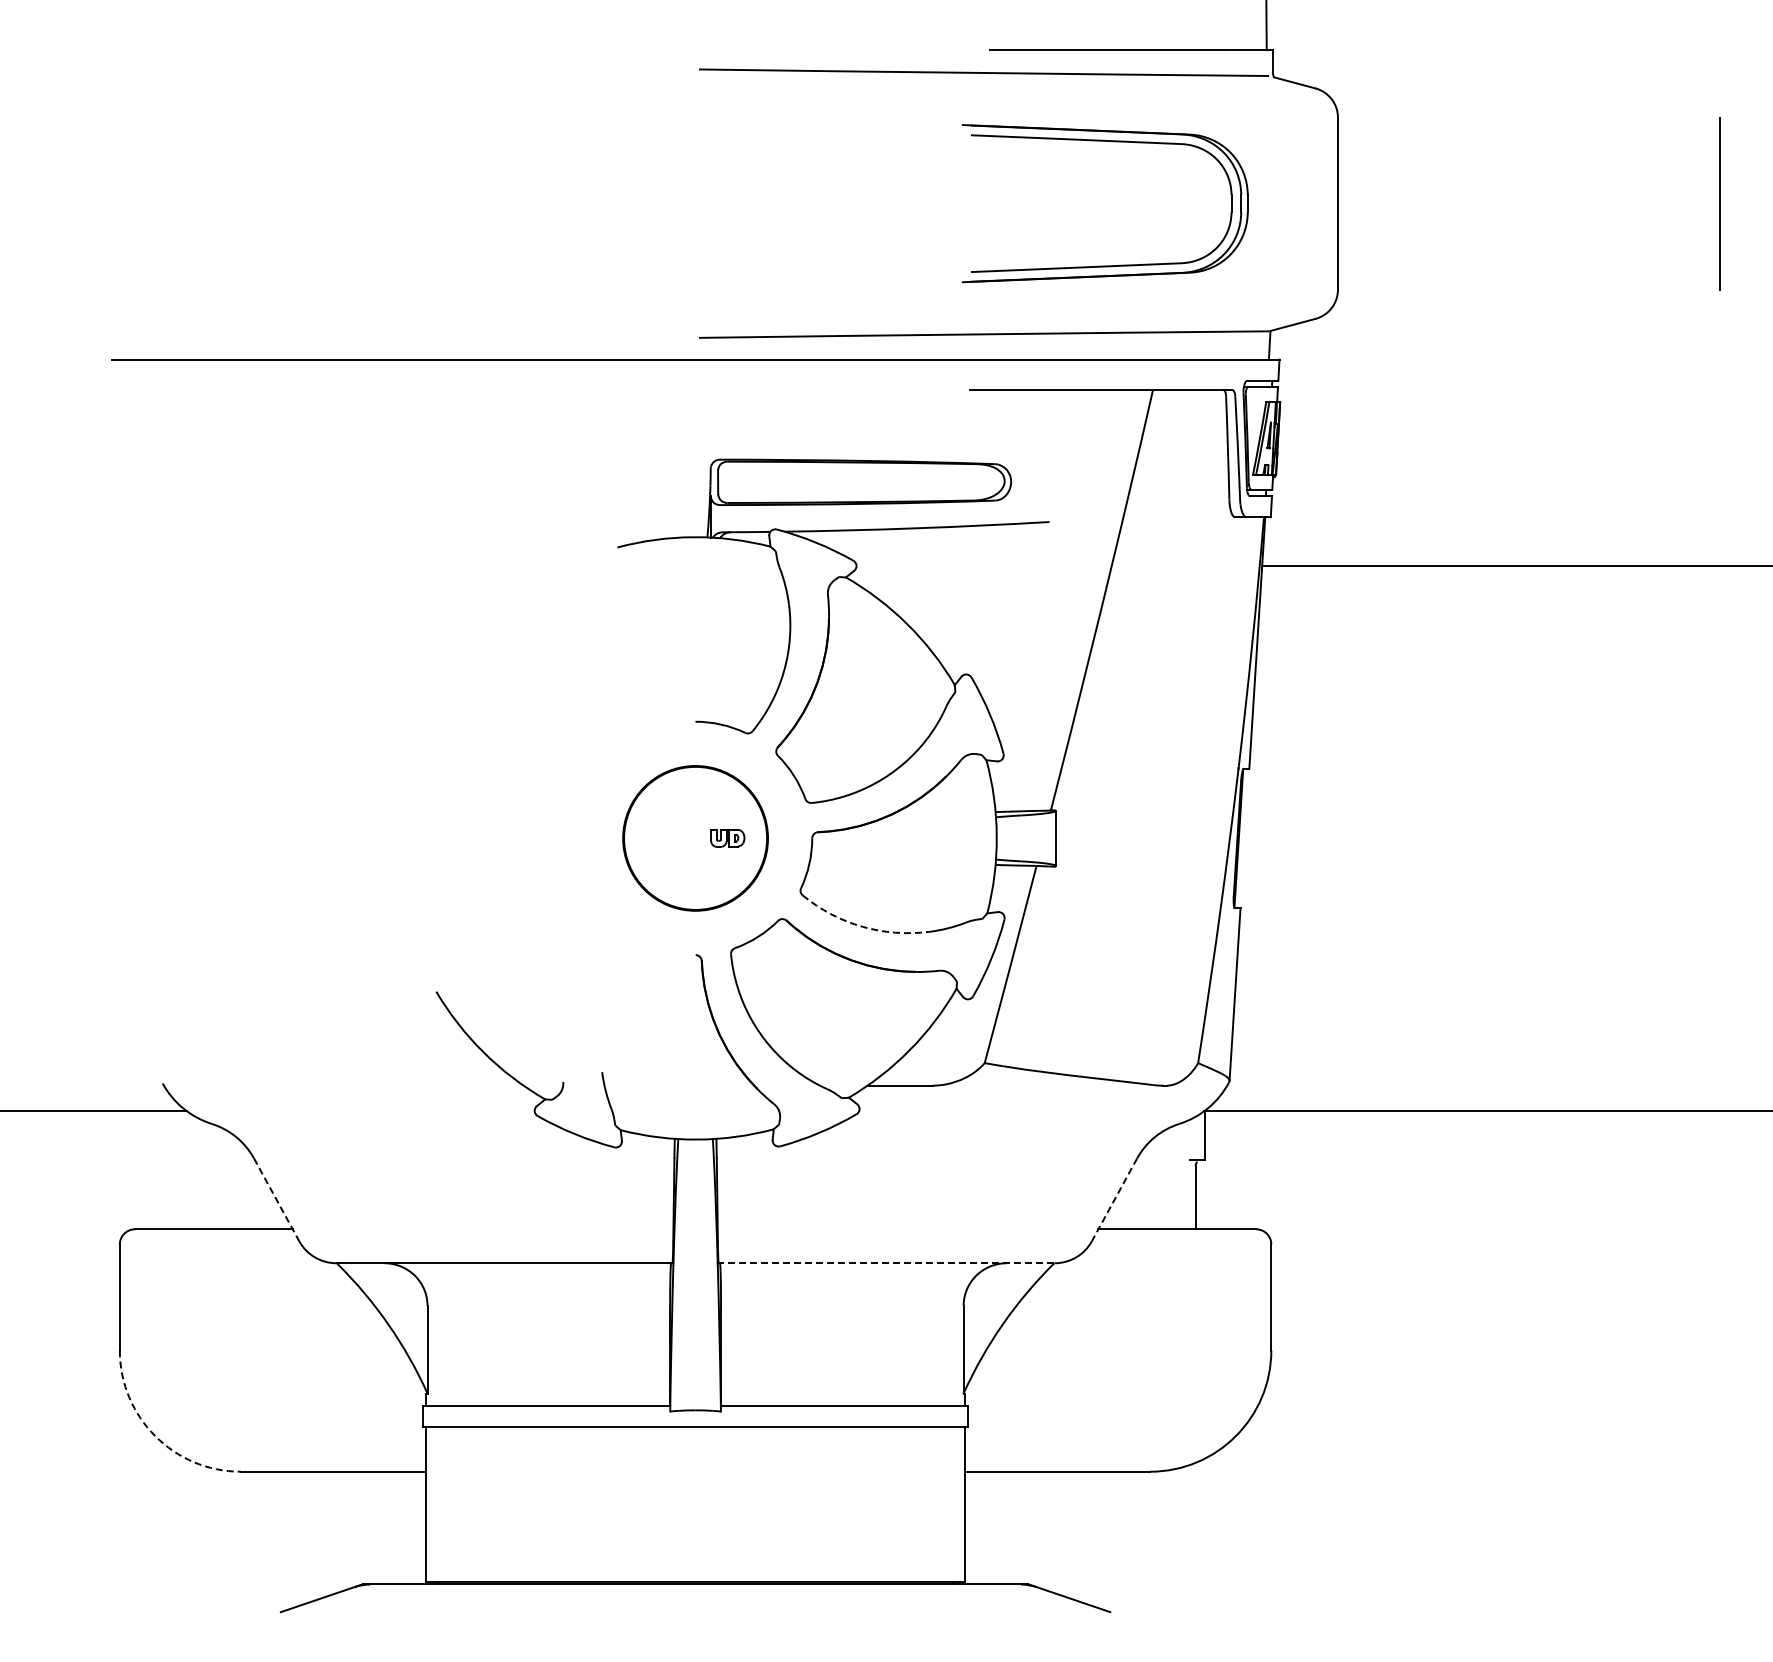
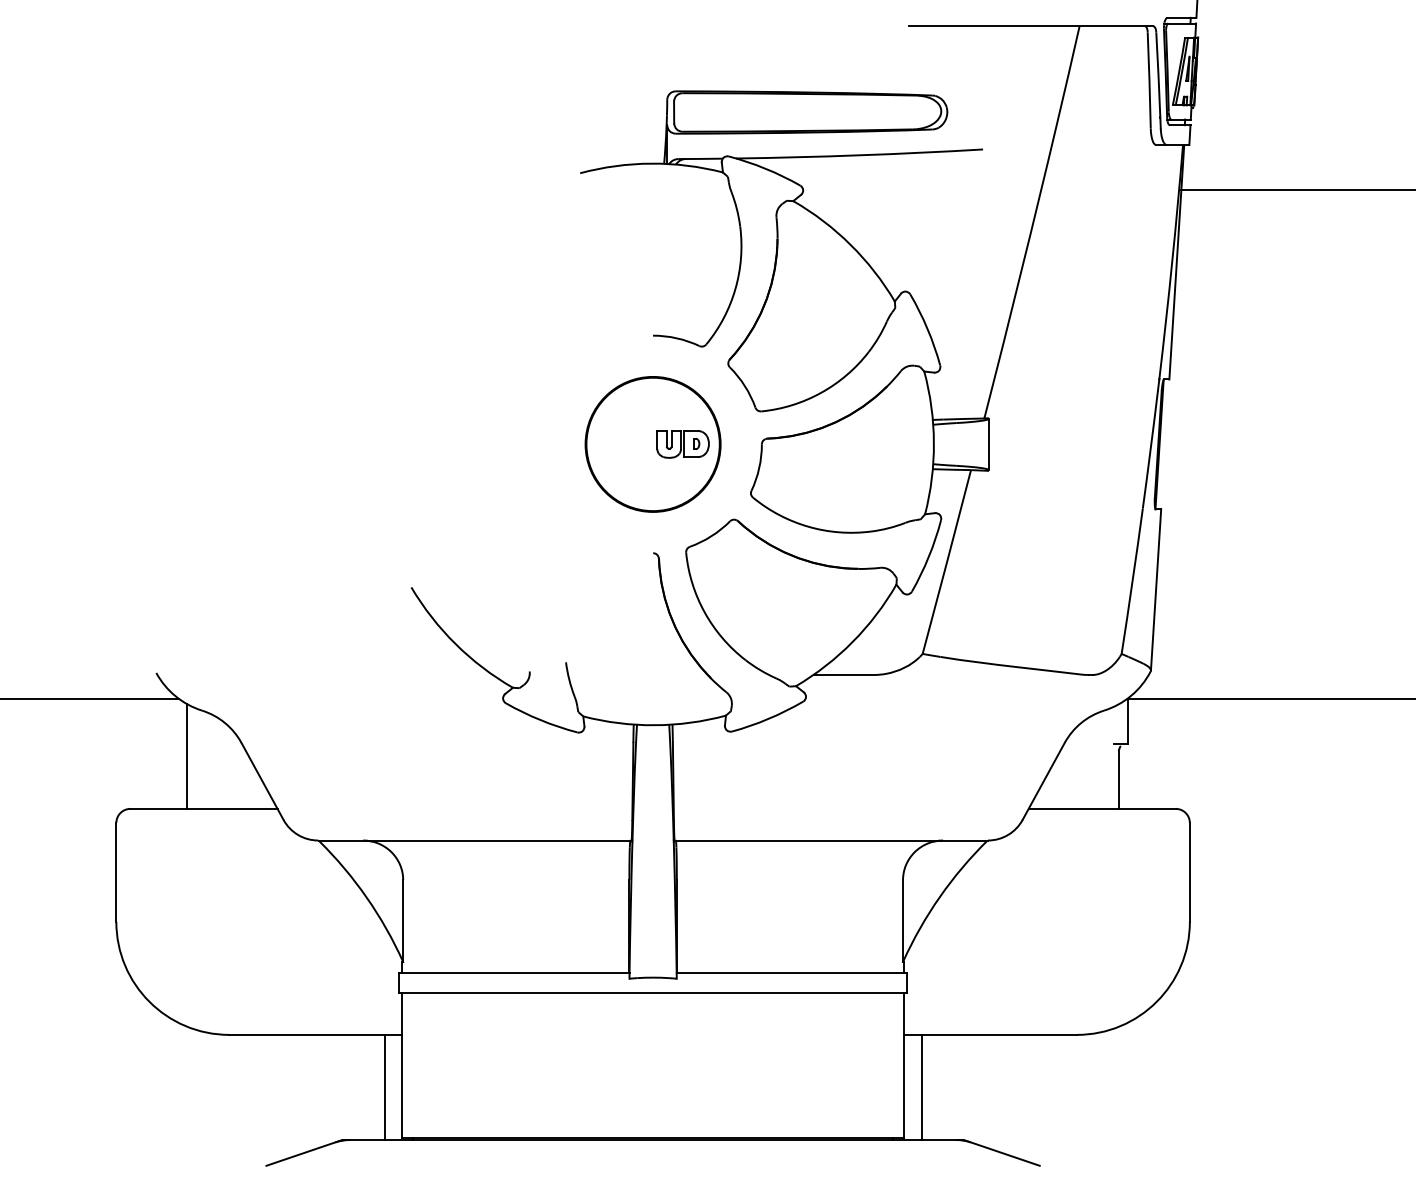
part: (727, 838) -> (682, 444), size x1.67
arc: (862, 926) -> (808, 526), dashed -> solid
line: (195, 1172) -> (186, 755), added
line: (276, 1200) -> (262, 782), dashed -> solid
line: (1114, 1200) -> (1043, 782), dashed -> solid
line: (886, 1263) -> (831, 840), dashed -> solid
arc: (155, 1436) -> (149, 1002), dashed -> solid
line: (407, 1527) -> (384, 1086), added
line: (983, 1527) -> (921, 1086), added

